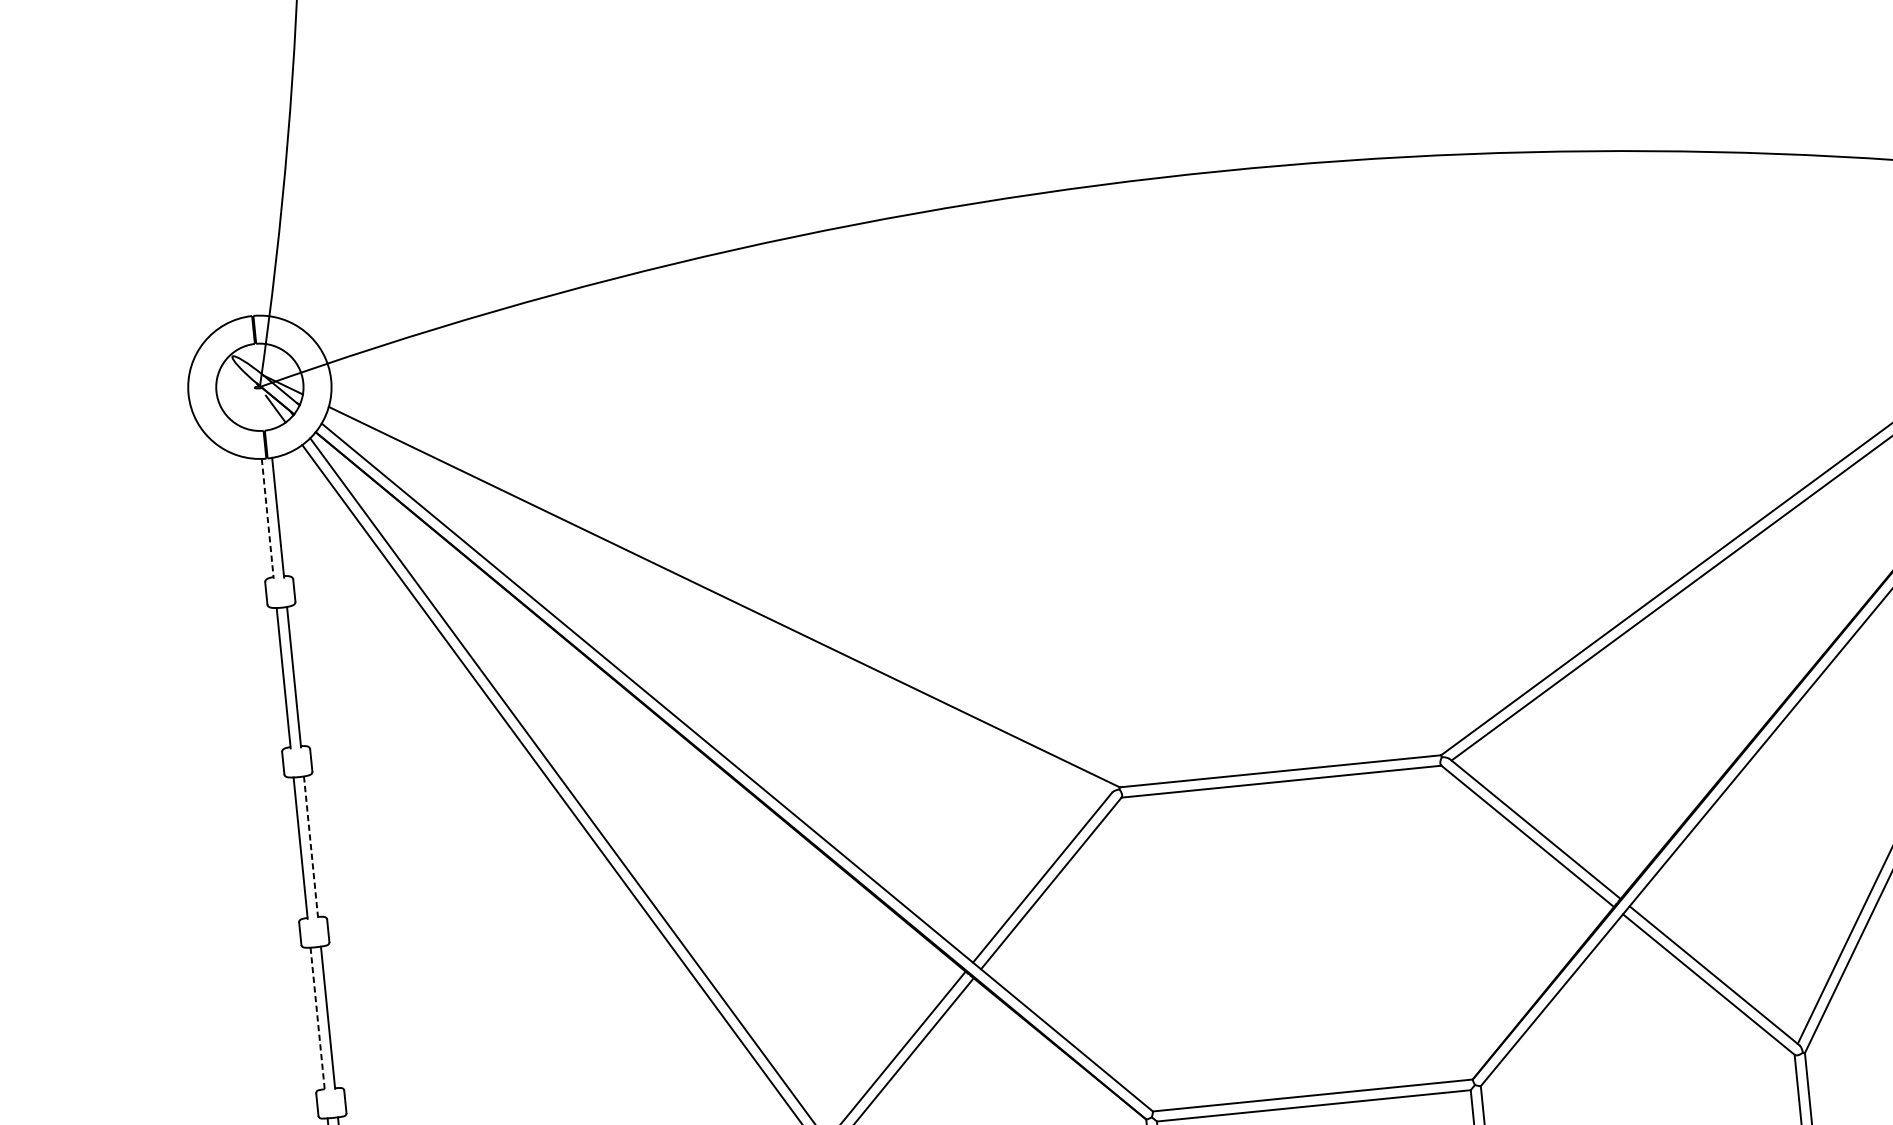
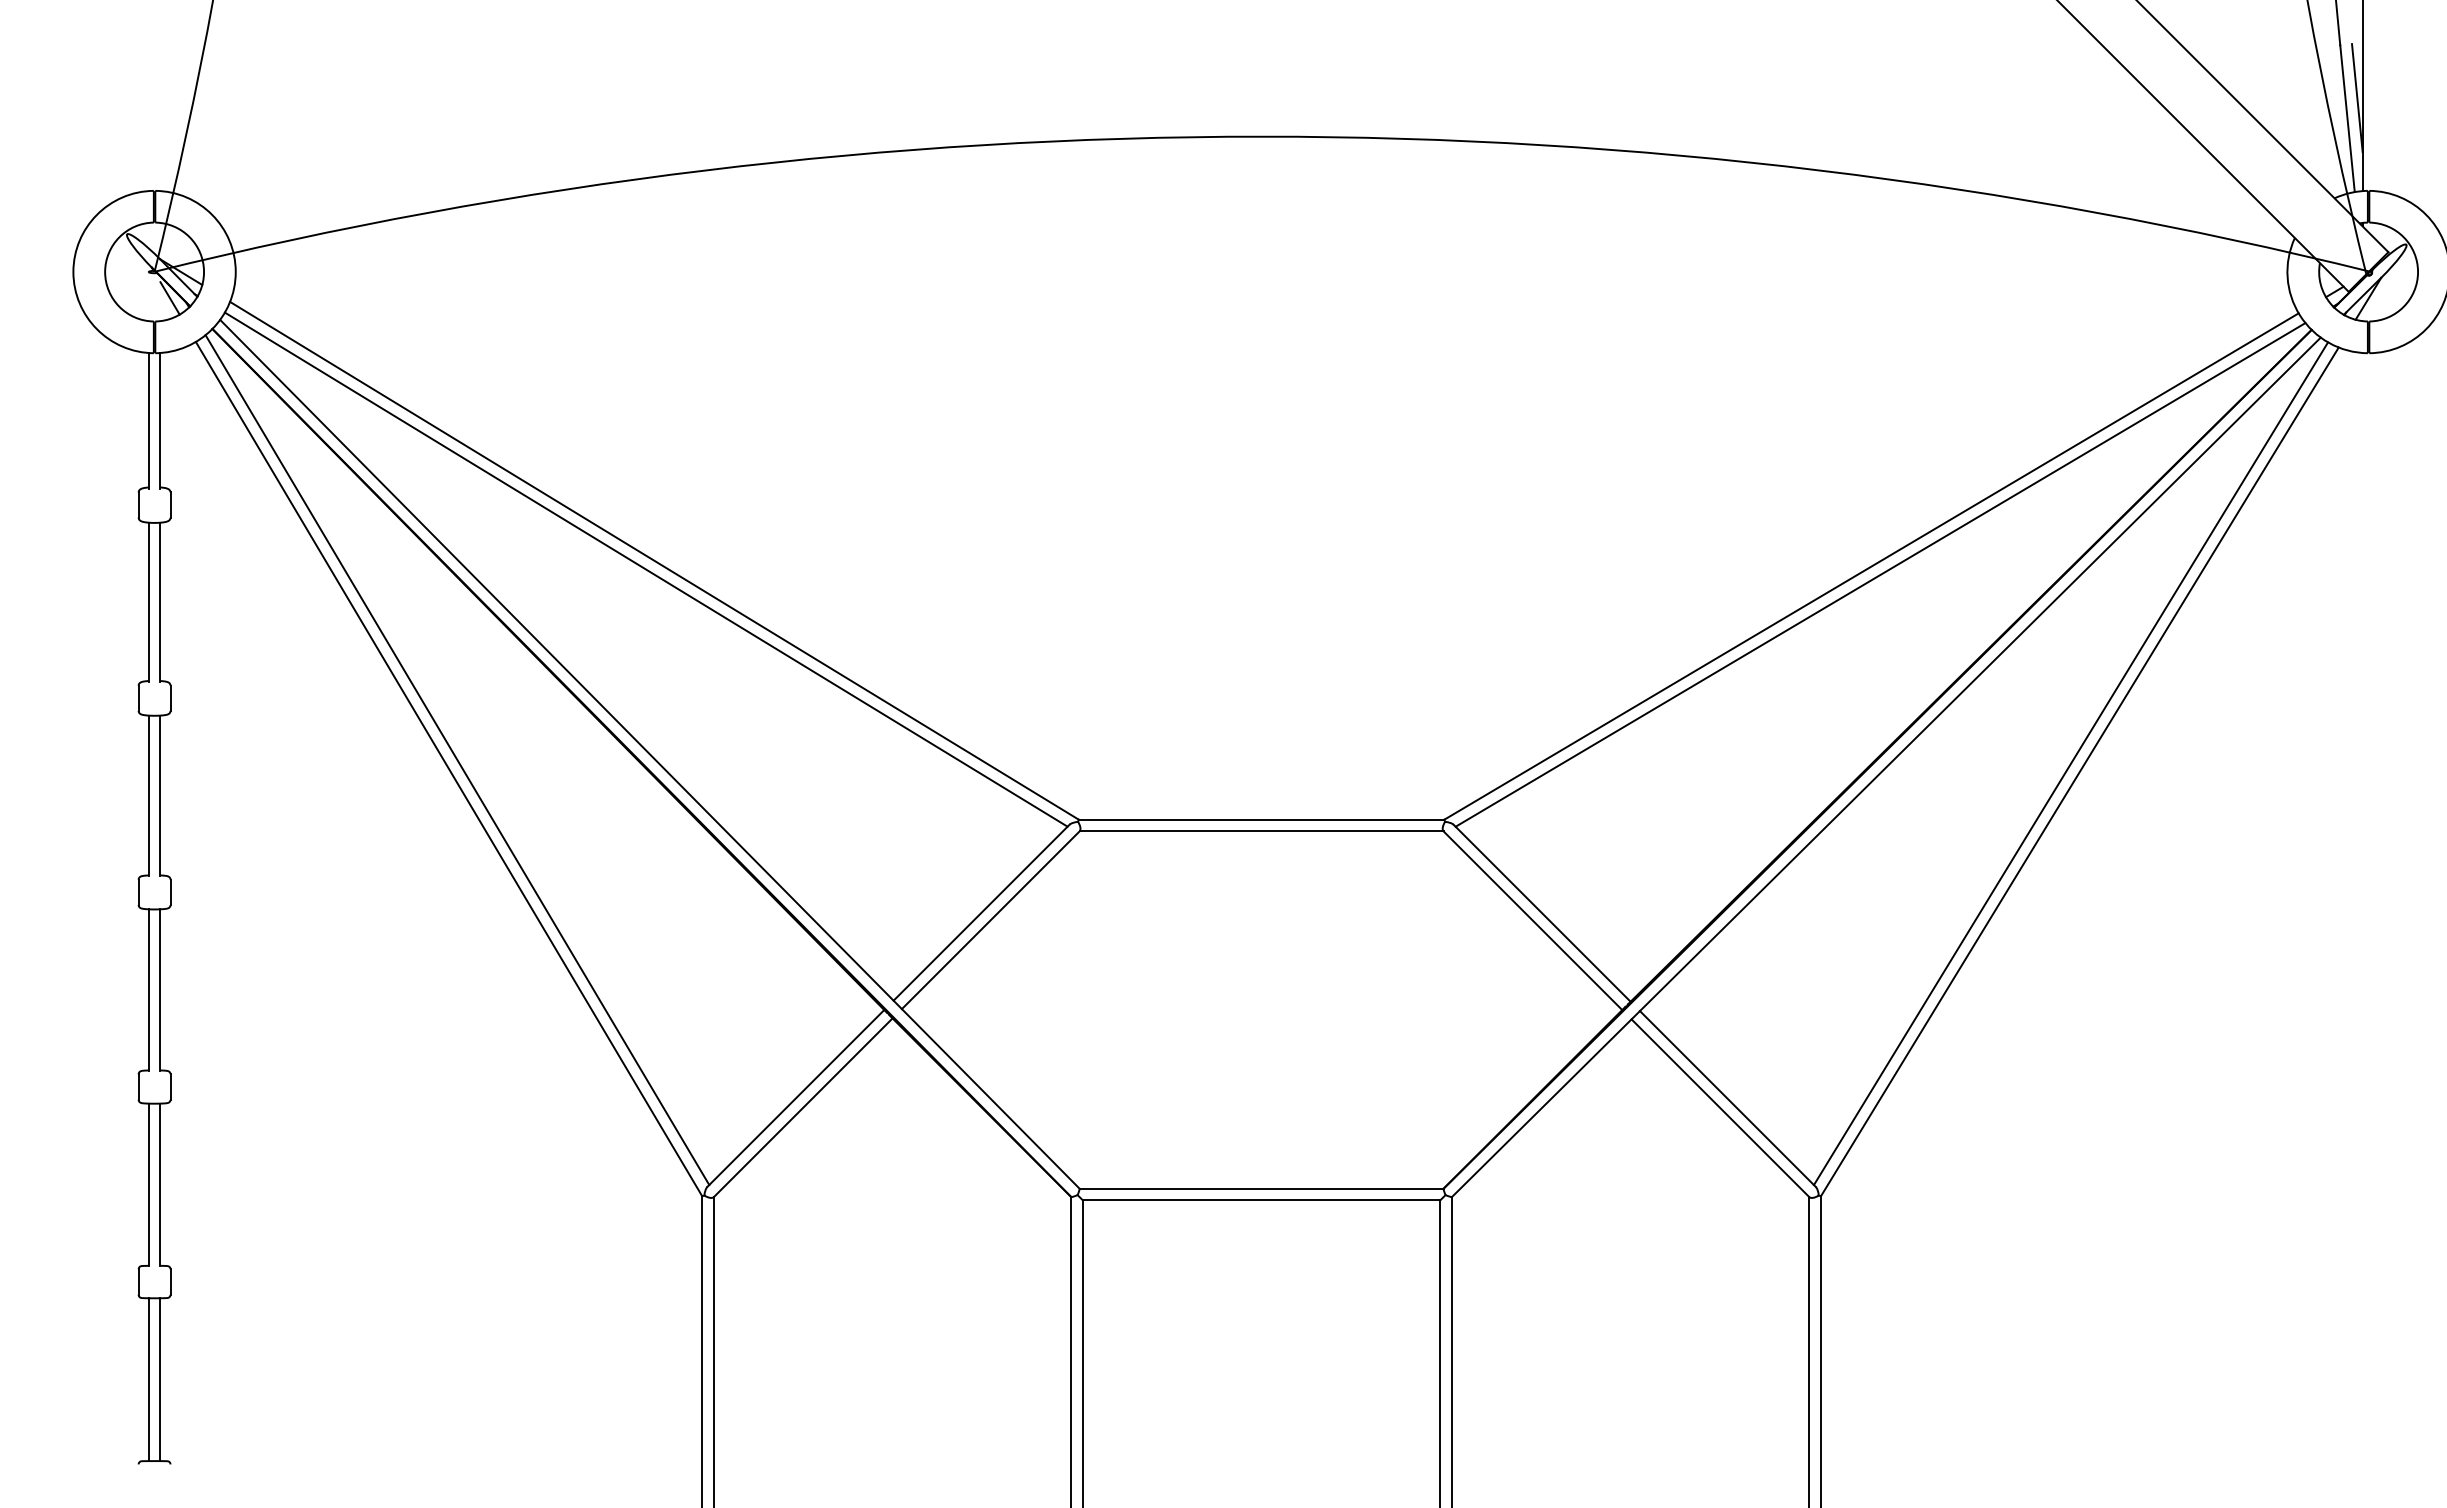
line: (267, 519) -> (148, 421), dashed -> solid
line: (717, 605) -> (645, 569), added
line: (310, 846) -> (160, 795), dashed -> solid
line: (317, 1019) -> (148, 990), dashed -> solid

